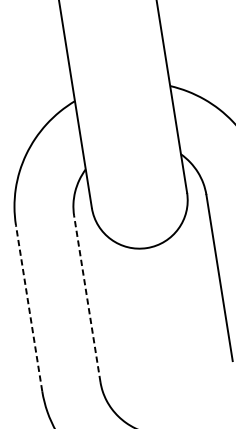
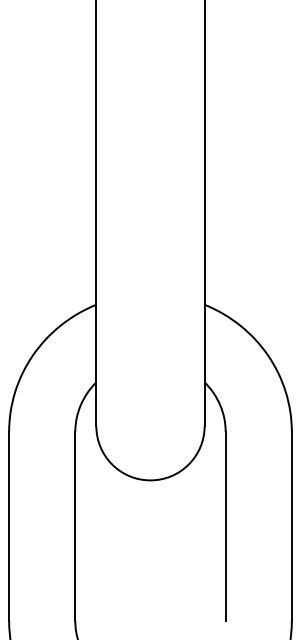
line: (87, 298) -> (75, 525), dashed -> solid
line: (29, 307) -> (9, 525), dashed -> solid

